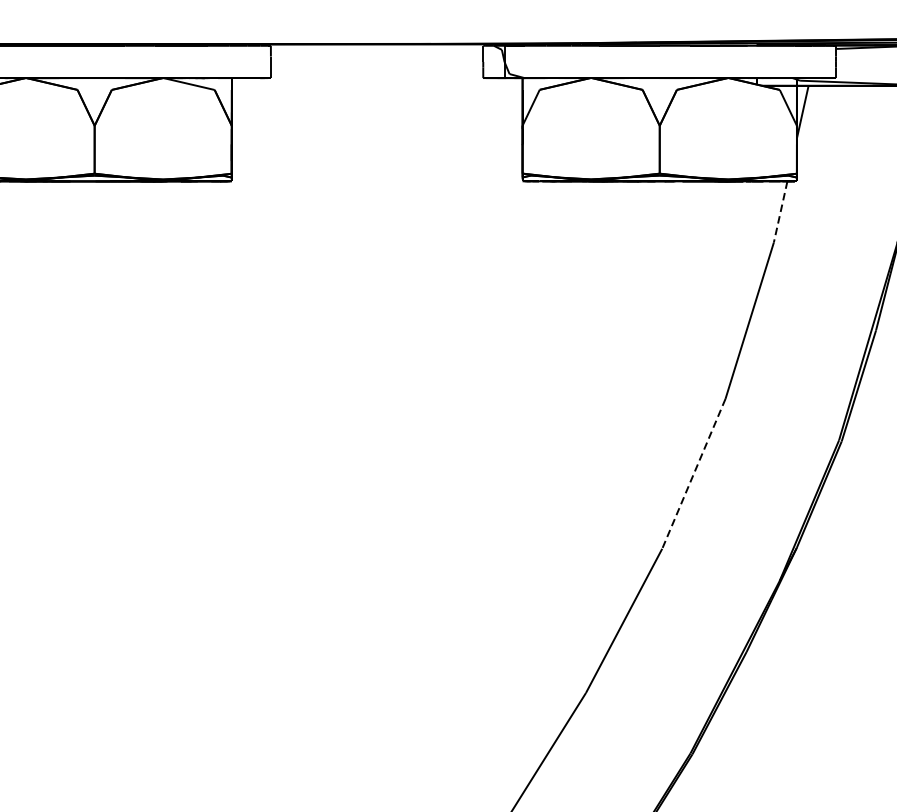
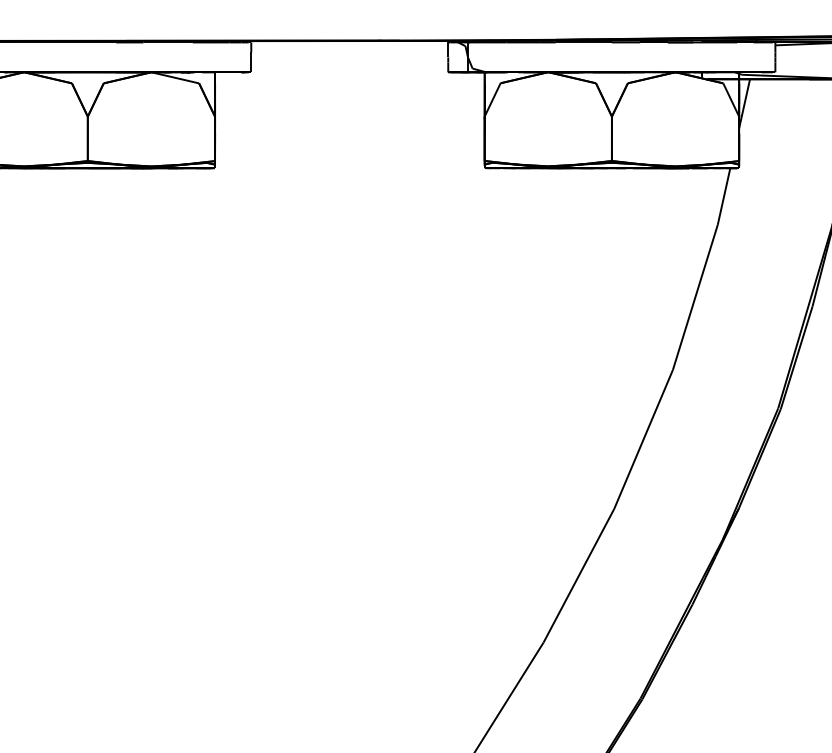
line: (781, 211) -> (724, 196), dashed -> solid
line: (693, 473) -> (643, 439), dashed -> solid

